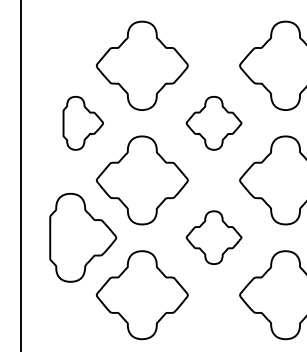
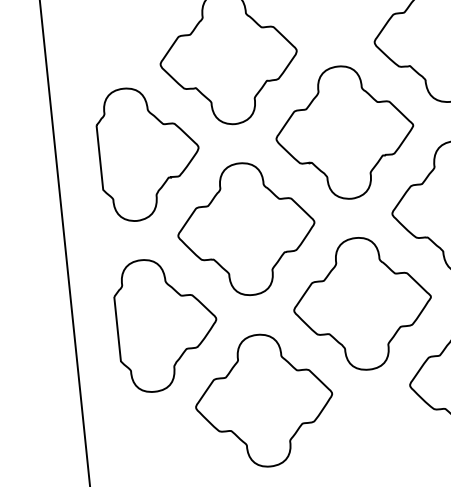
part: (83, 123) -> (149, 153), size x1.67
part: (213, 123) -> (343, 133), size x1.67
part: (213, 237) -> (361, 303), size x1.67

